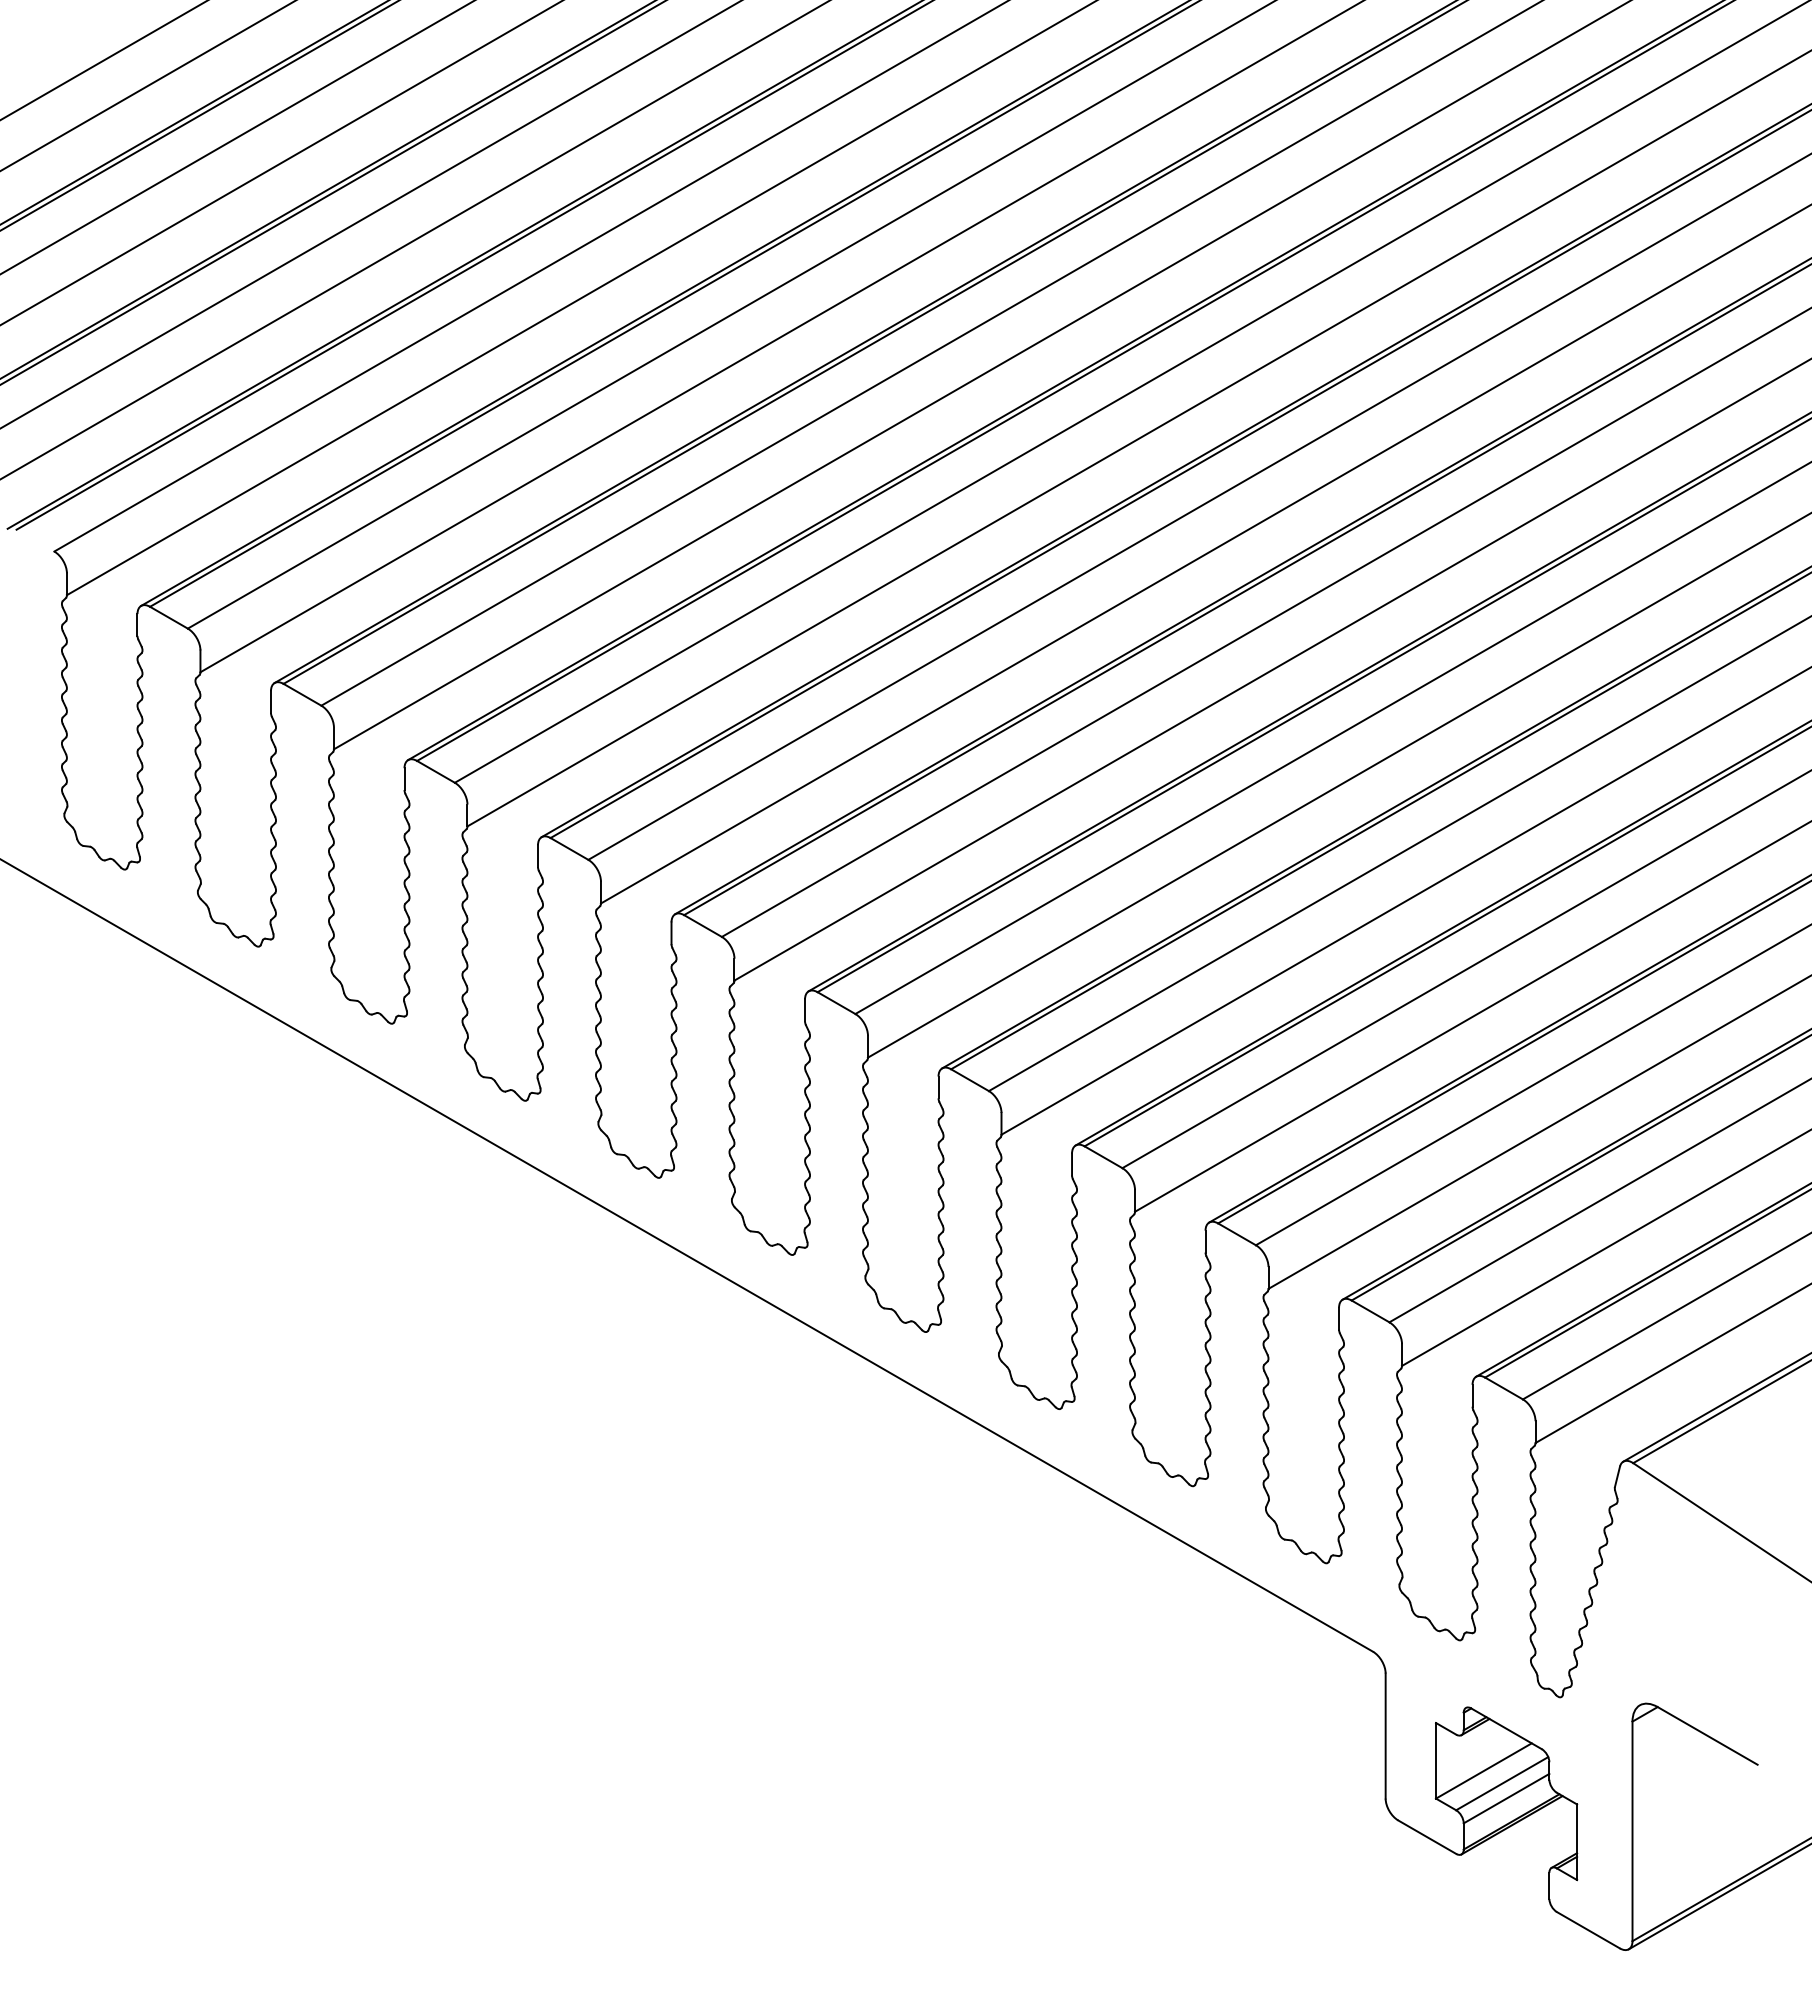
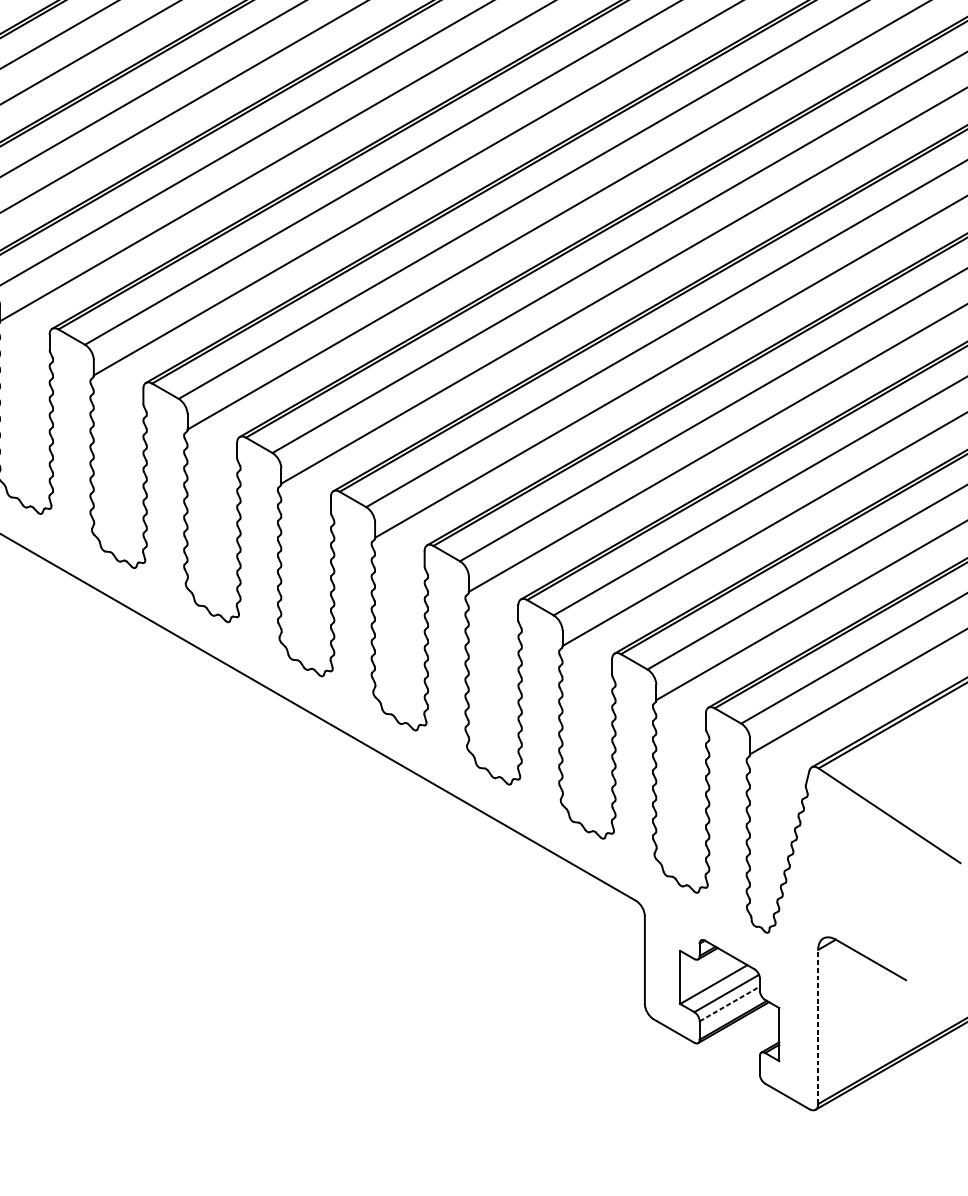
line: (1507, 1798) -> (730, 1003), solid -> dashed
line: (1632, 1831) -> (818, 1027), solid -> dashed

